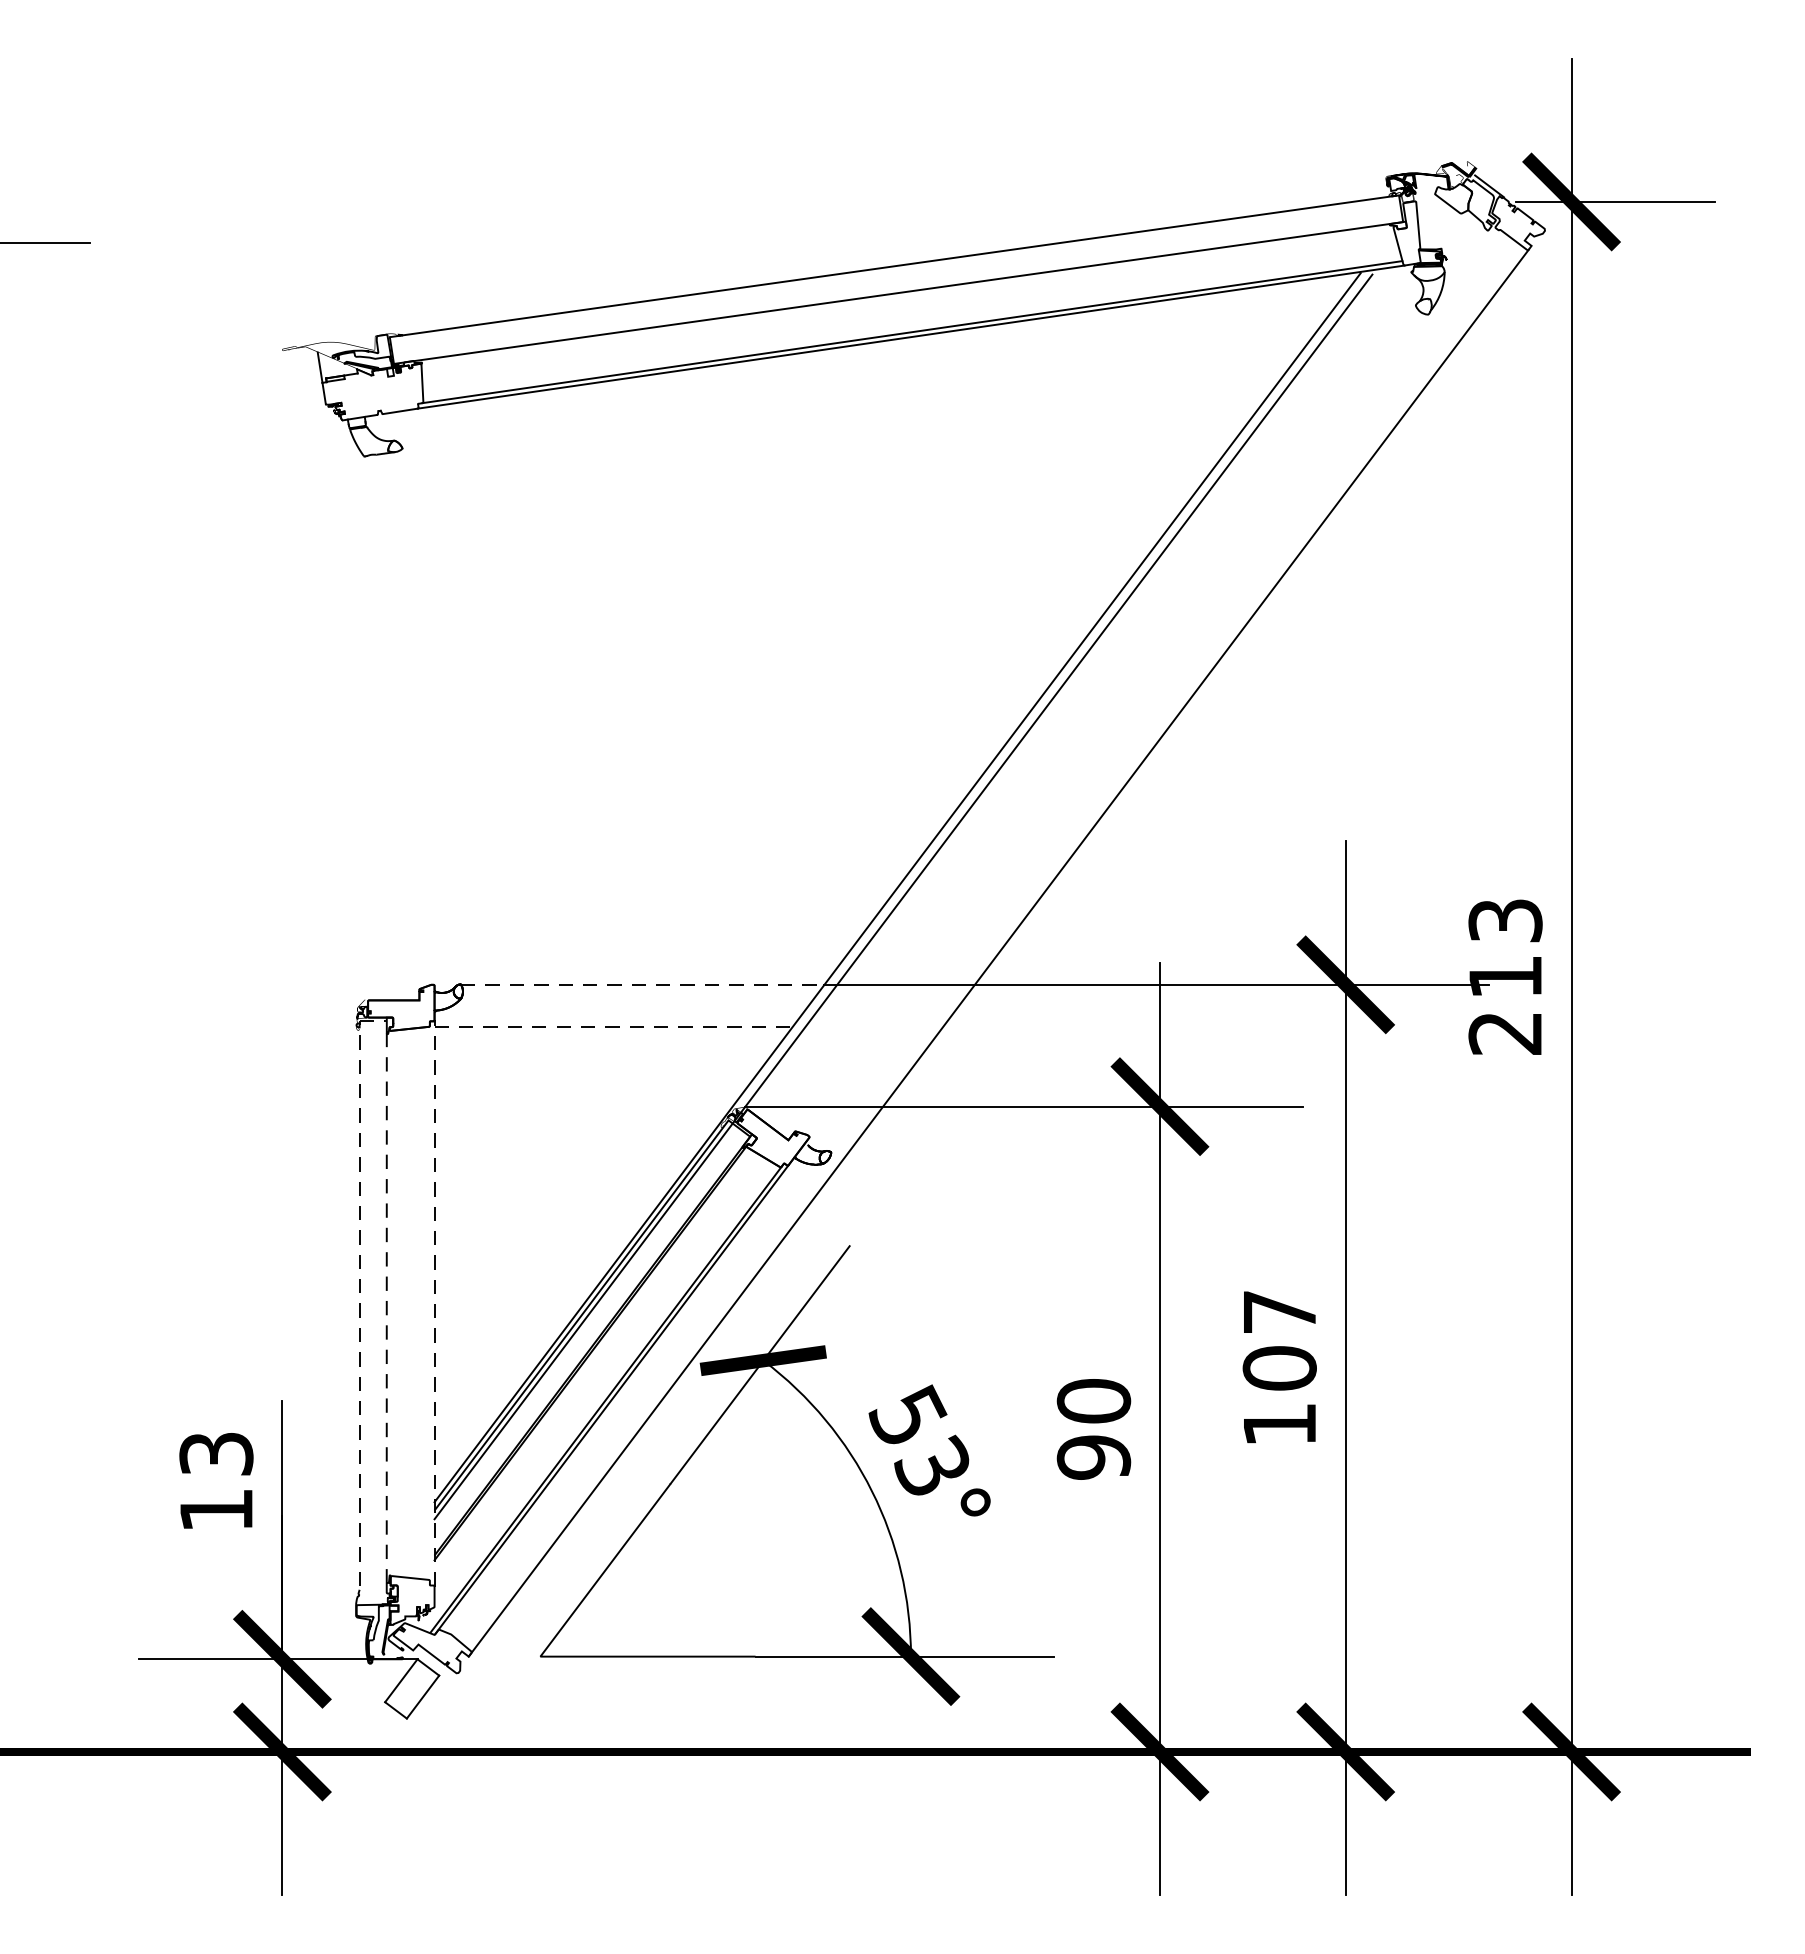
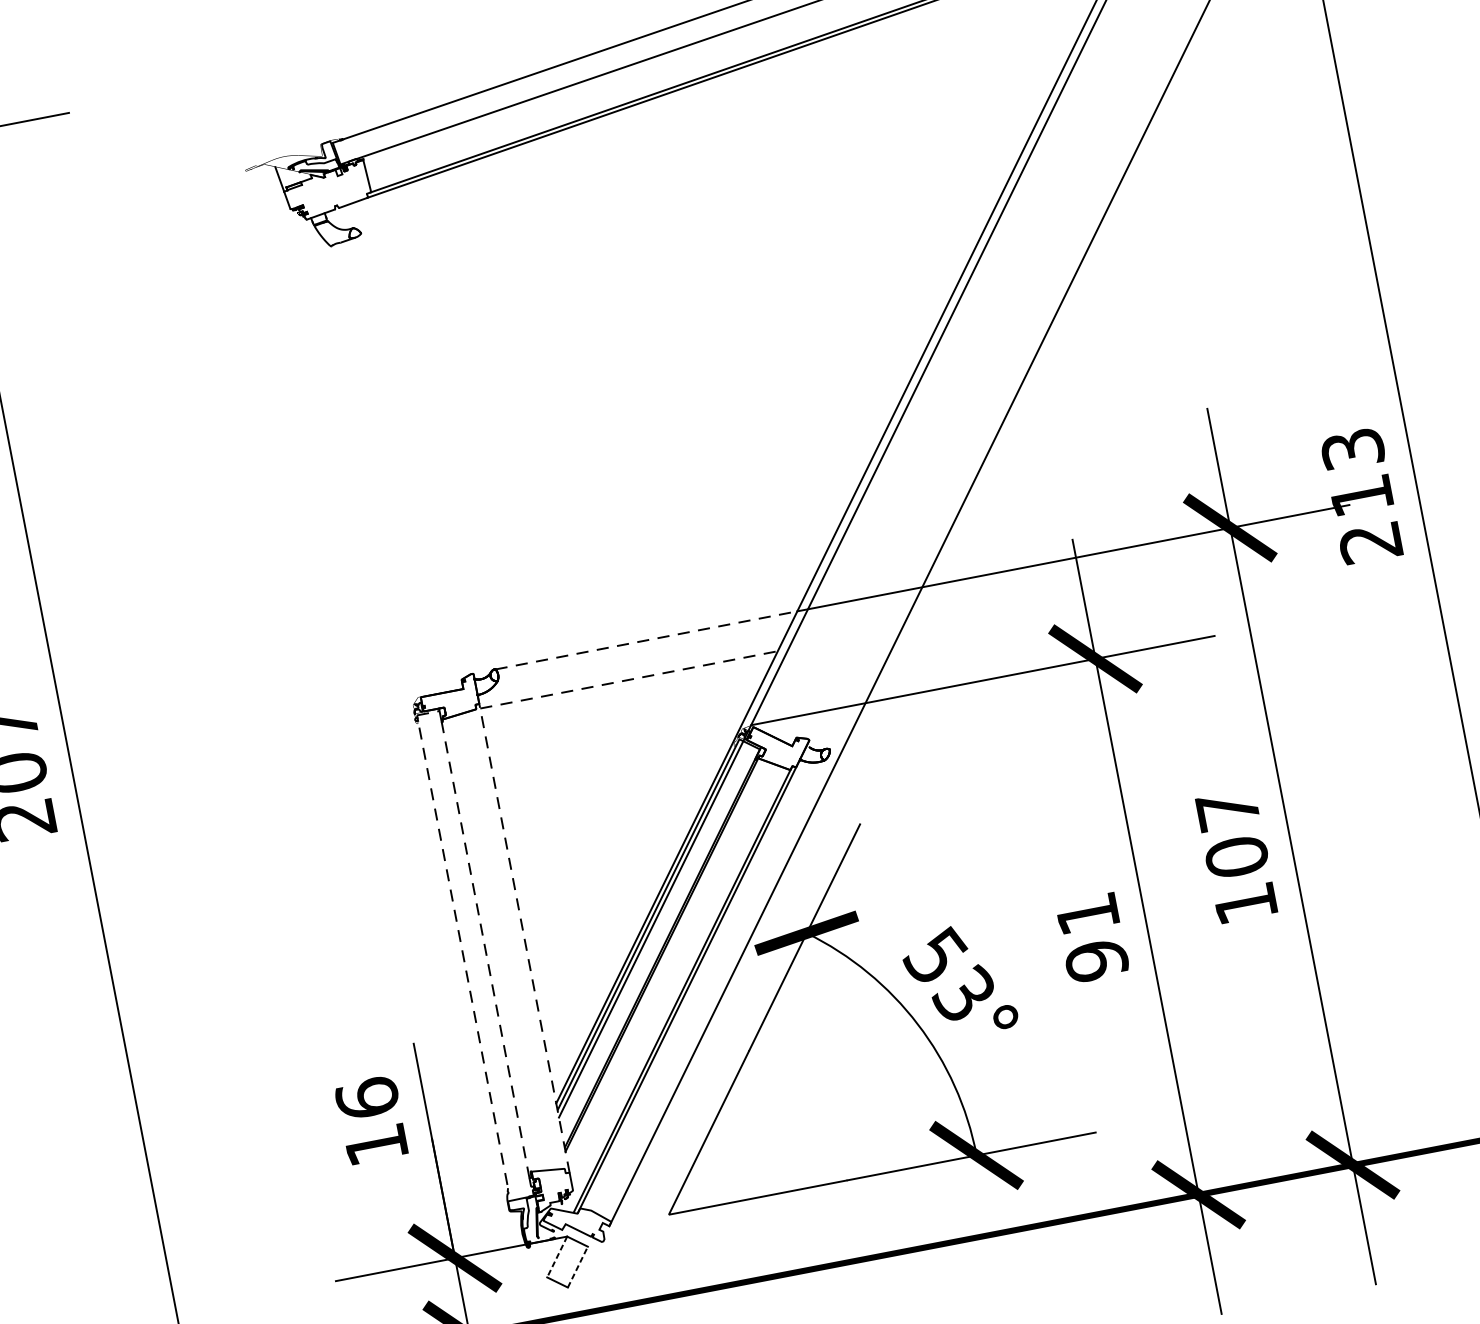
text: (1093, 1401) -> (1087, 914), 90 -> 91
text: (216, 1453) -> (367, 1097), 13 -> 16
line: (401, 1680) -> (557, 1256), solid -> dashed
line: (423, 1697) -> (578, 1267), solid -> dashed

